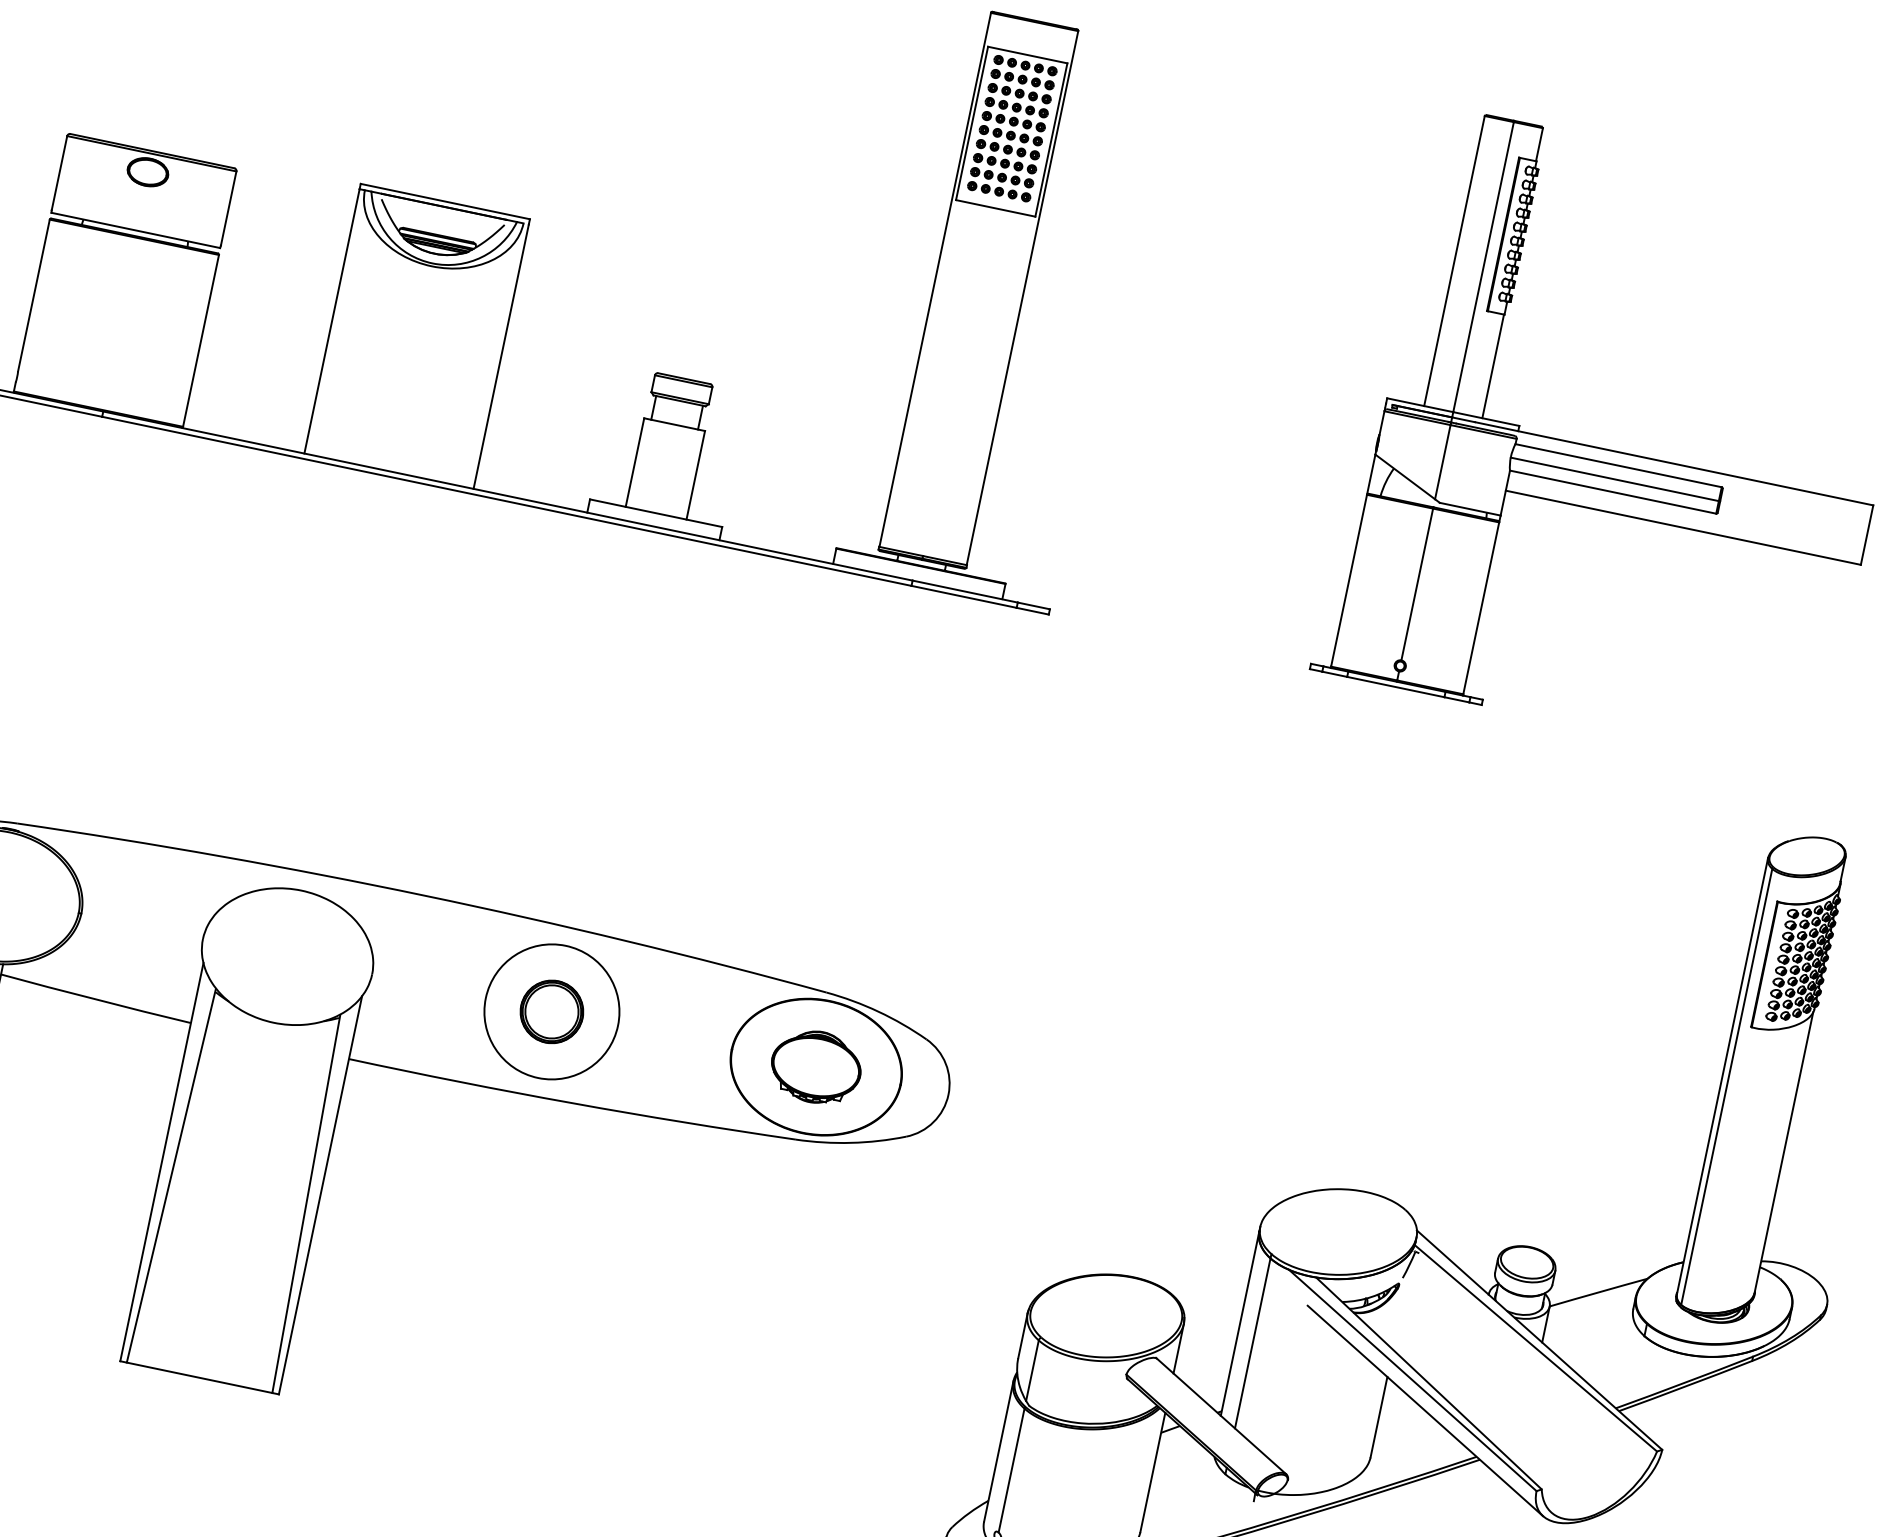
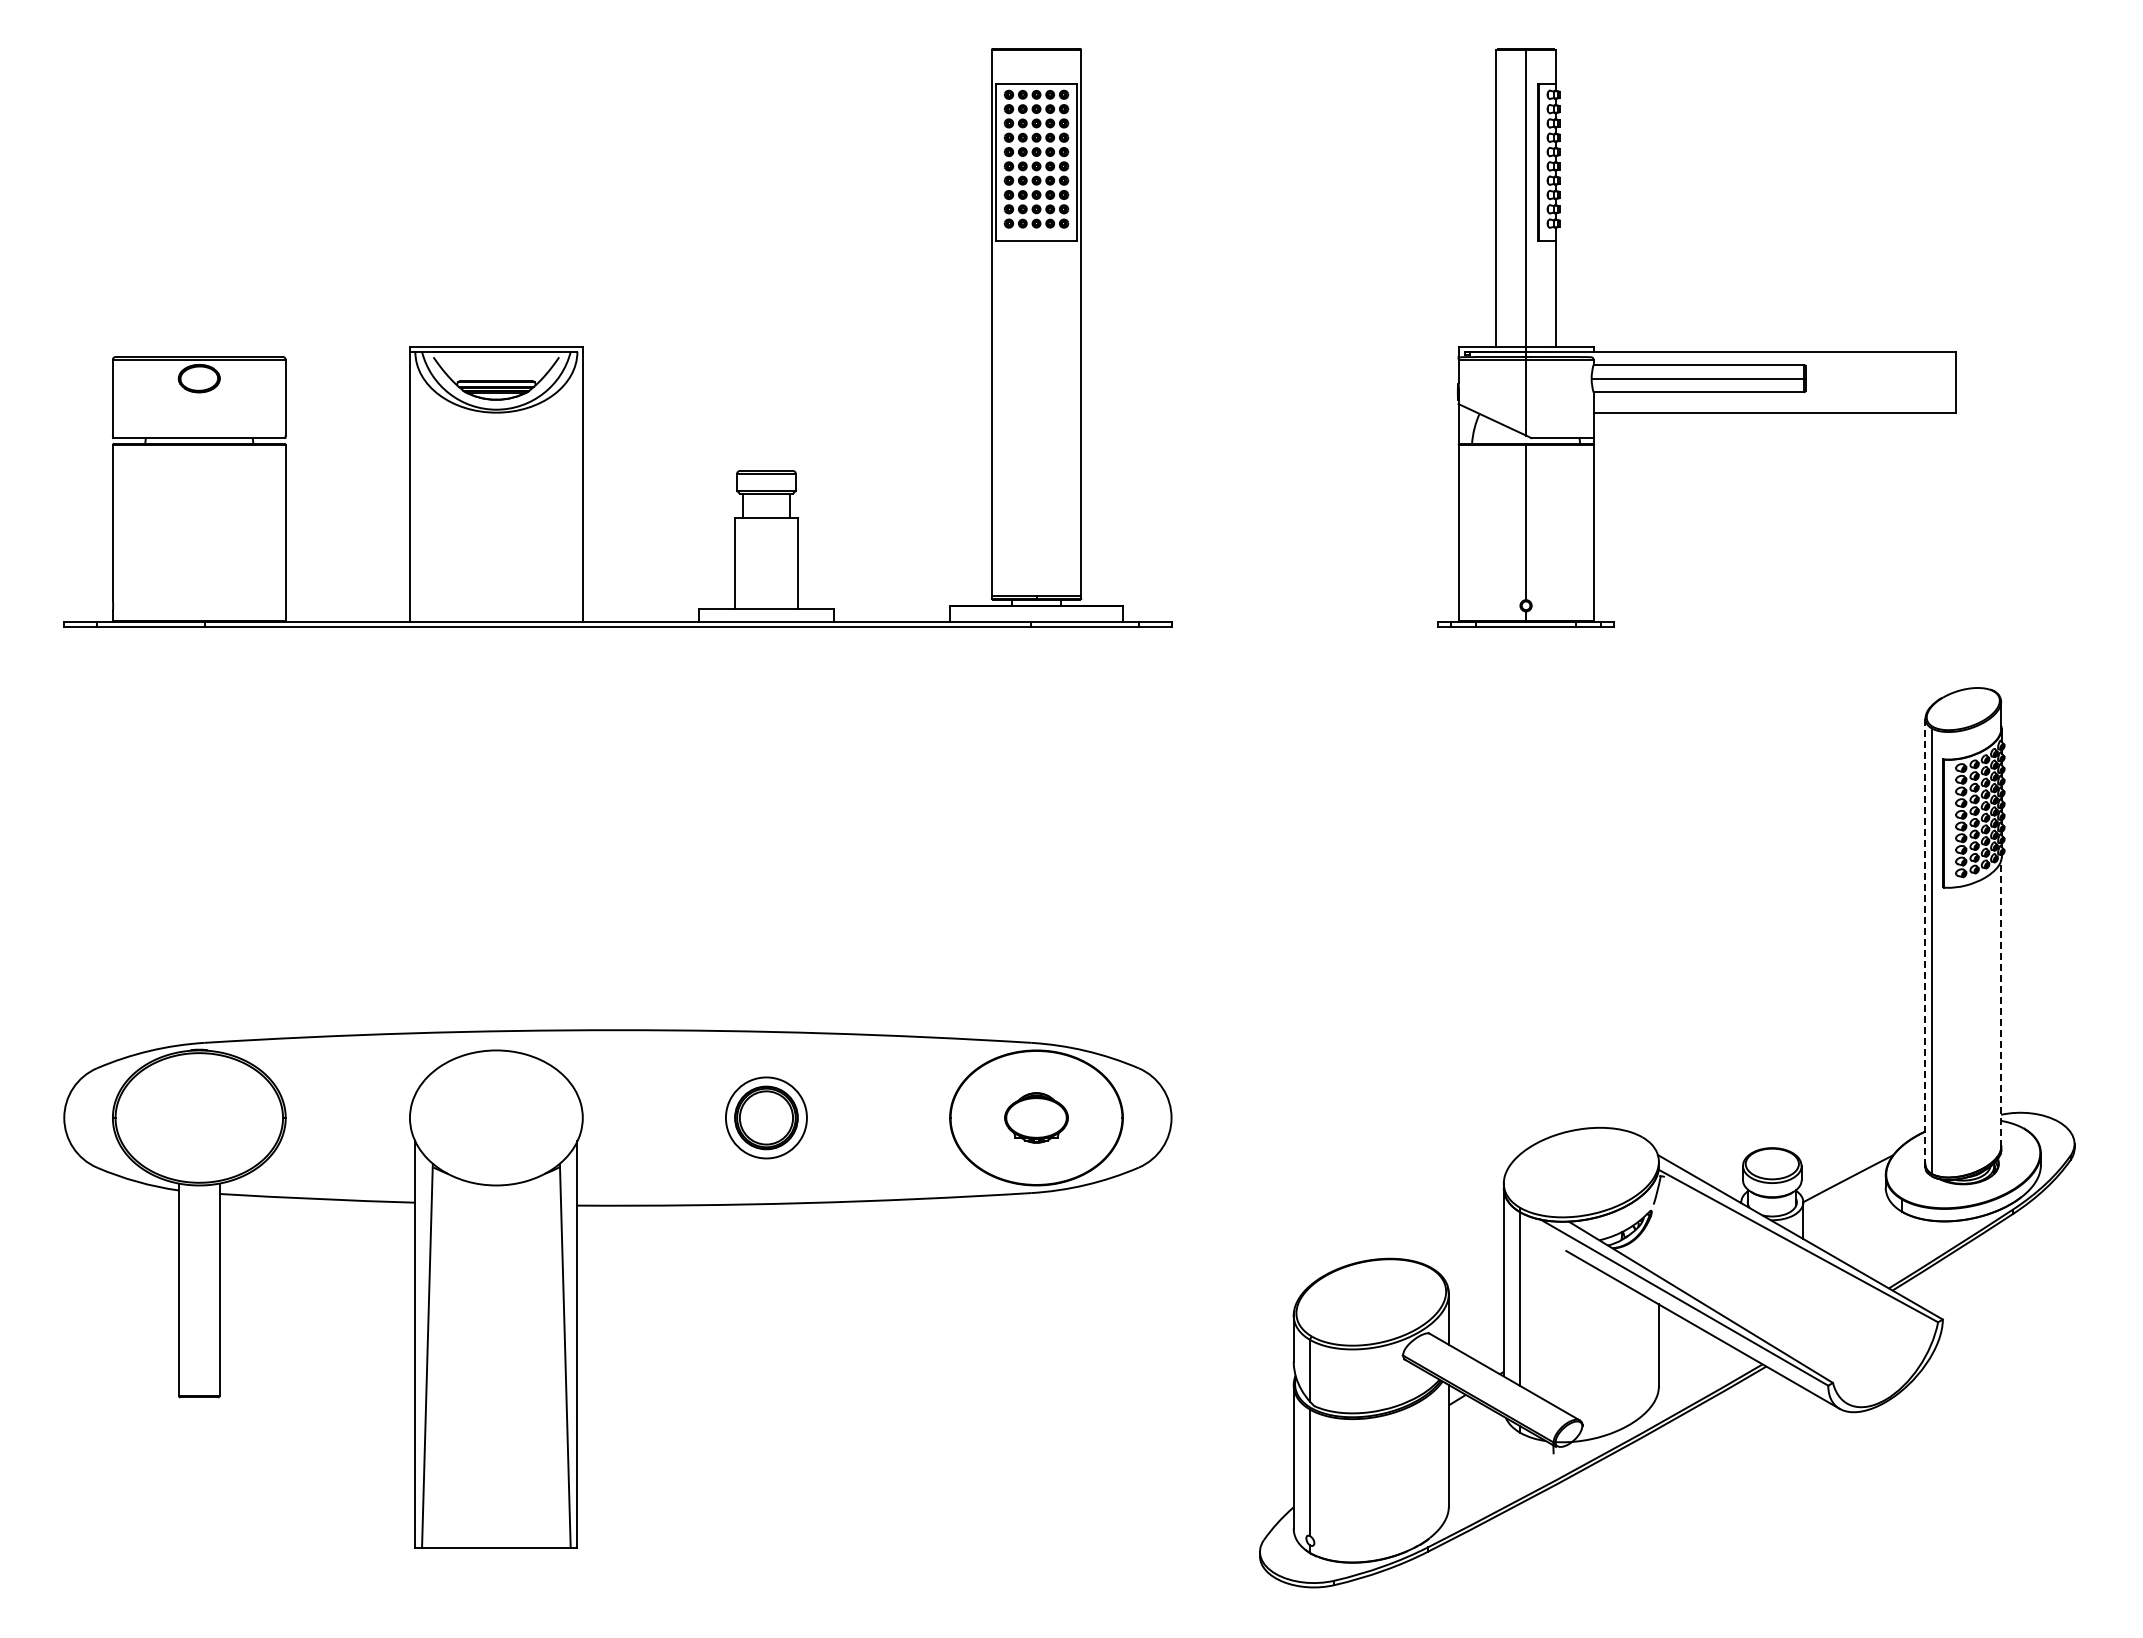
circle: (551, 1011) -> (765, 1117), size x0.6
part: (816, 1066) -> (1036, 1117), size x0.7
line: (1722, 1076) -> (1925, 941), solid -> dashed
line: (1784, 1152) -> (2001, 1003), solid -> dashed

